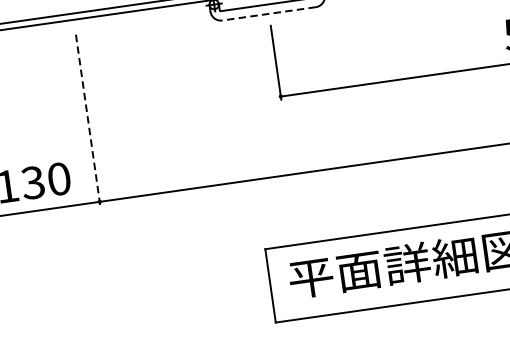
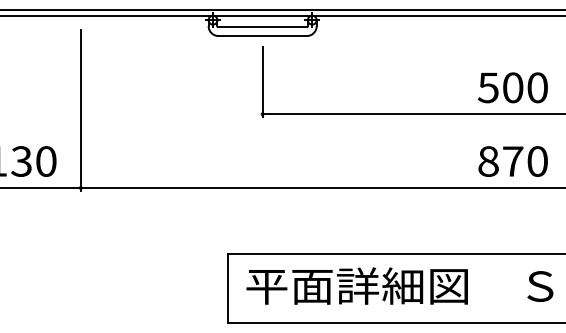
line: (268, 14) -> (262, 36), dashed -> solid
line: (87, 120) -> (80, 110), dashed -> solid

